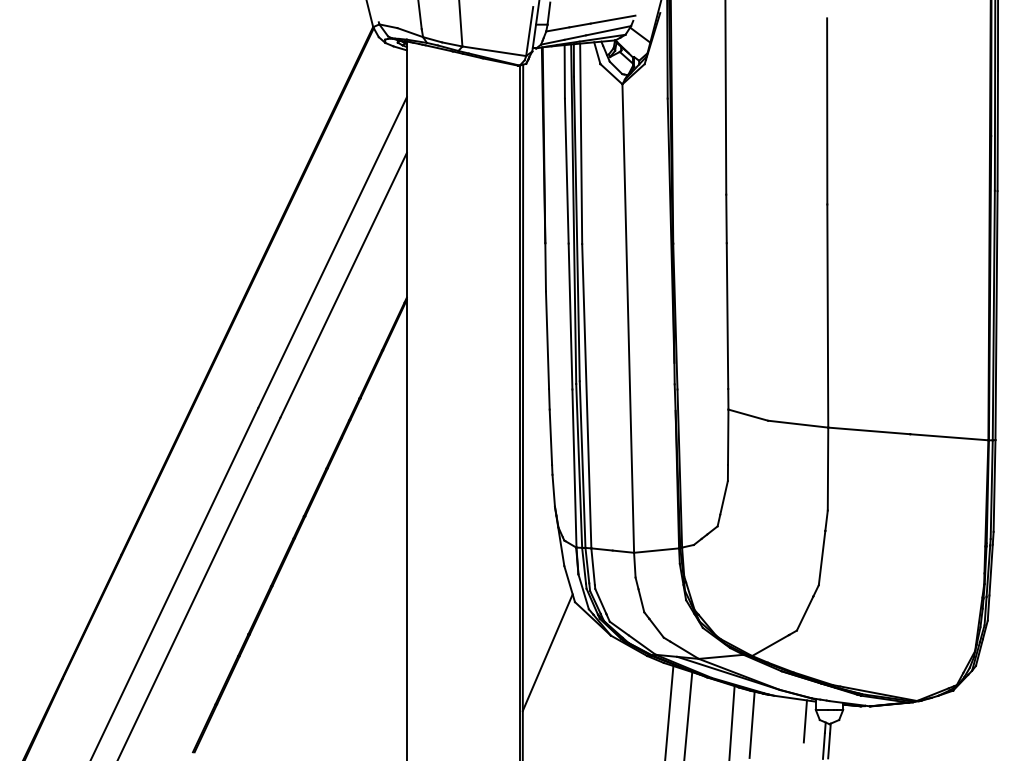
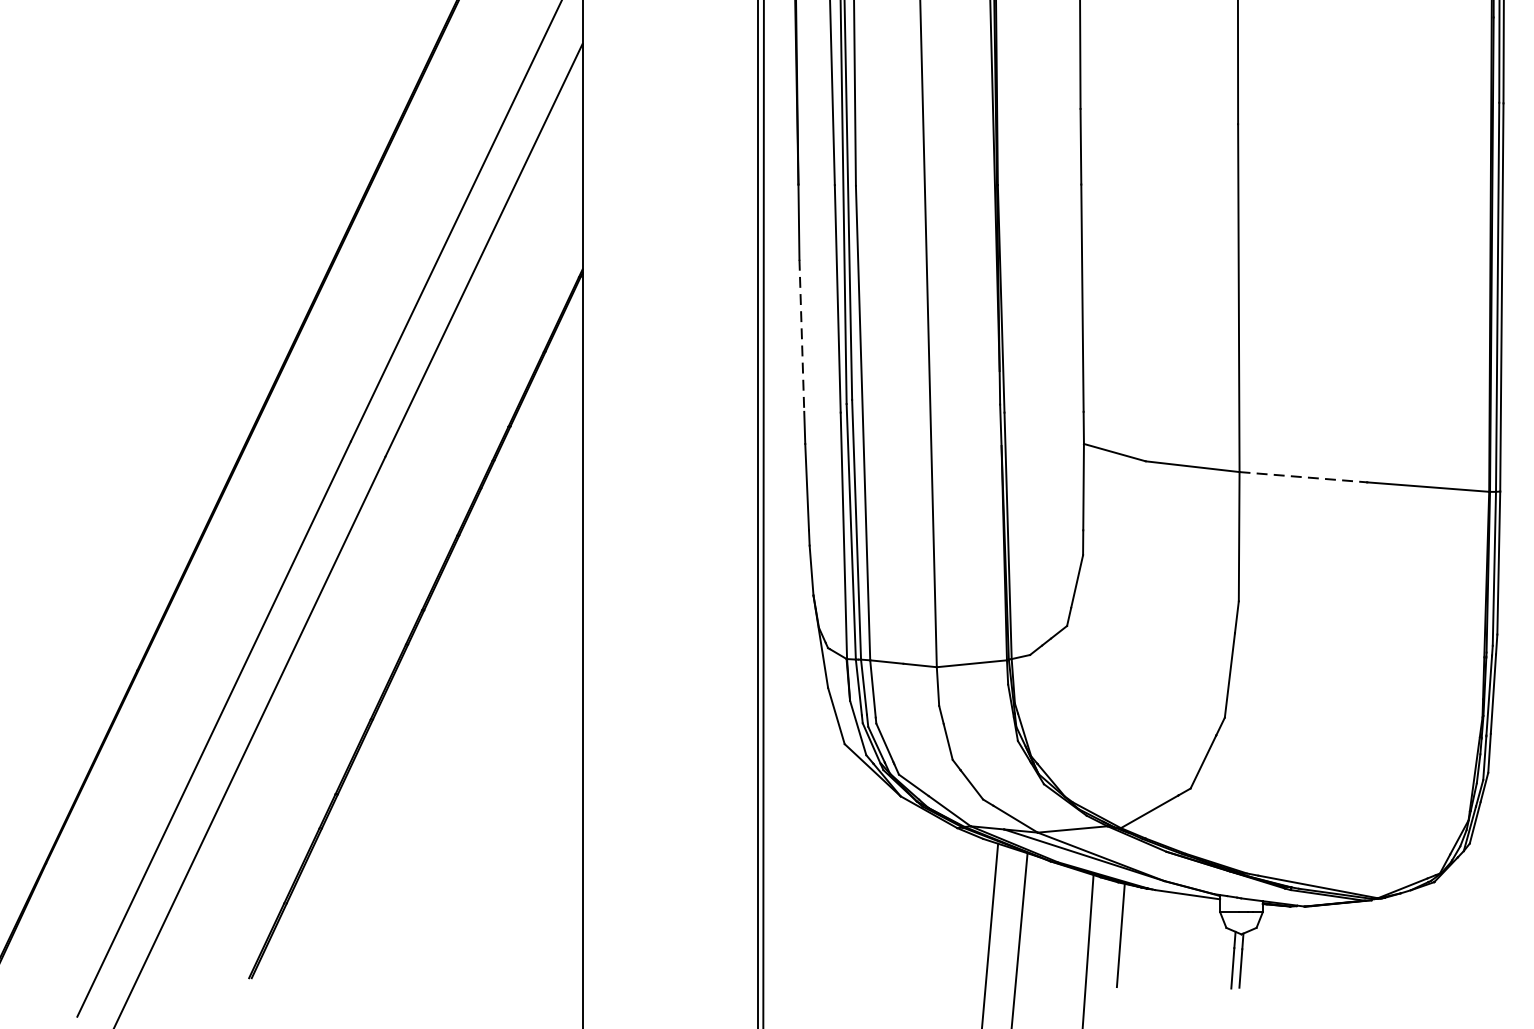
line: (547, 340) -> (801, 336), solid -> dashed
line: (869, 430) -> (1303, 476), solid -> dashed
line: (547, 652) -> (801, 822), removed
line: (804, 721) -> (1202, 930), removed

